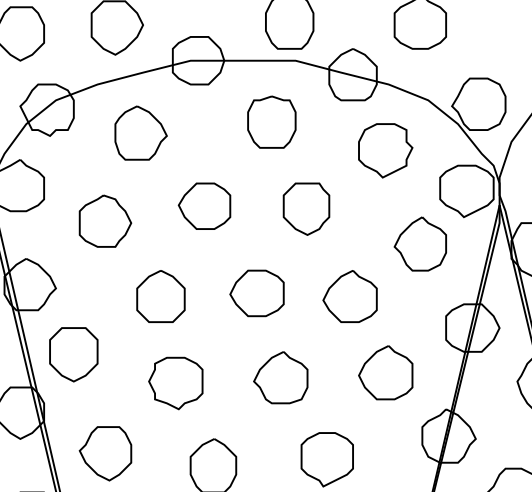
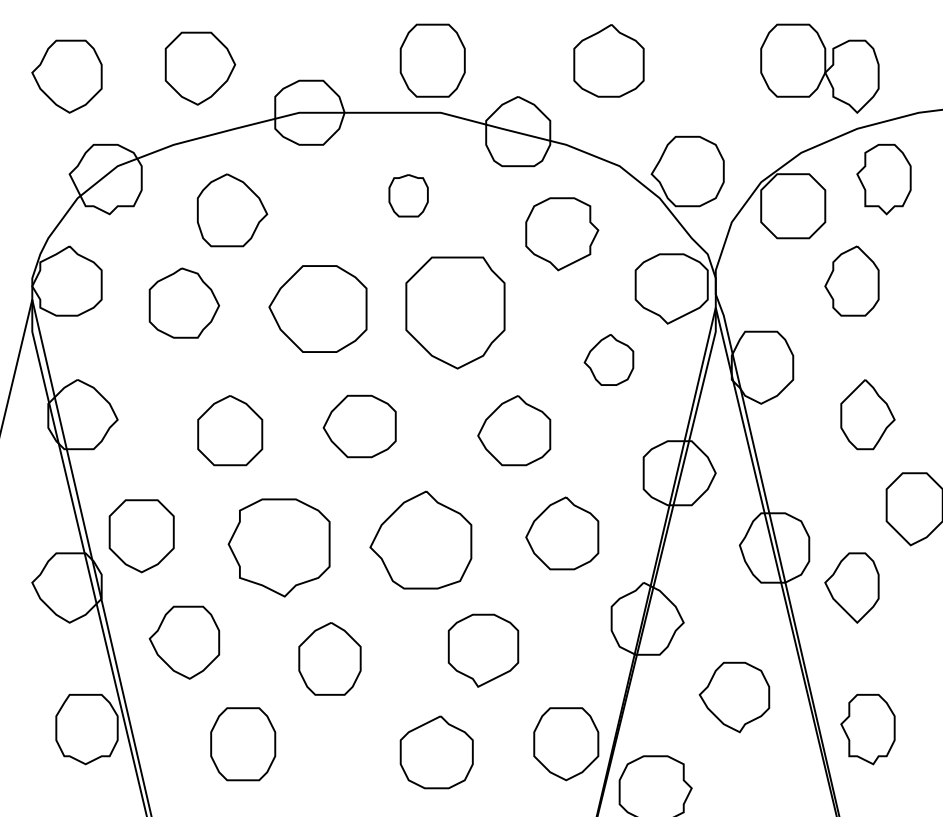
part: (271, 122) -> (408, 195), size x0.6
part: (204, 205) -> (317, 308), size x1.4
part: (306, 208) -> (455, 312), size x1.6
part: (105, 220) -> (184, 302), moved
part: (420, 243) -> (608, 359), size x0.7
part: (256, 293) -> (359, 426), moved
part: (161, 296) -> (230, 430), moved
part: (73, 354) -> (141, 536), moved
part: (280, 377) -> (420, 539), size x1.4
part: (176, 383) -> (279, 547), size x1.4

